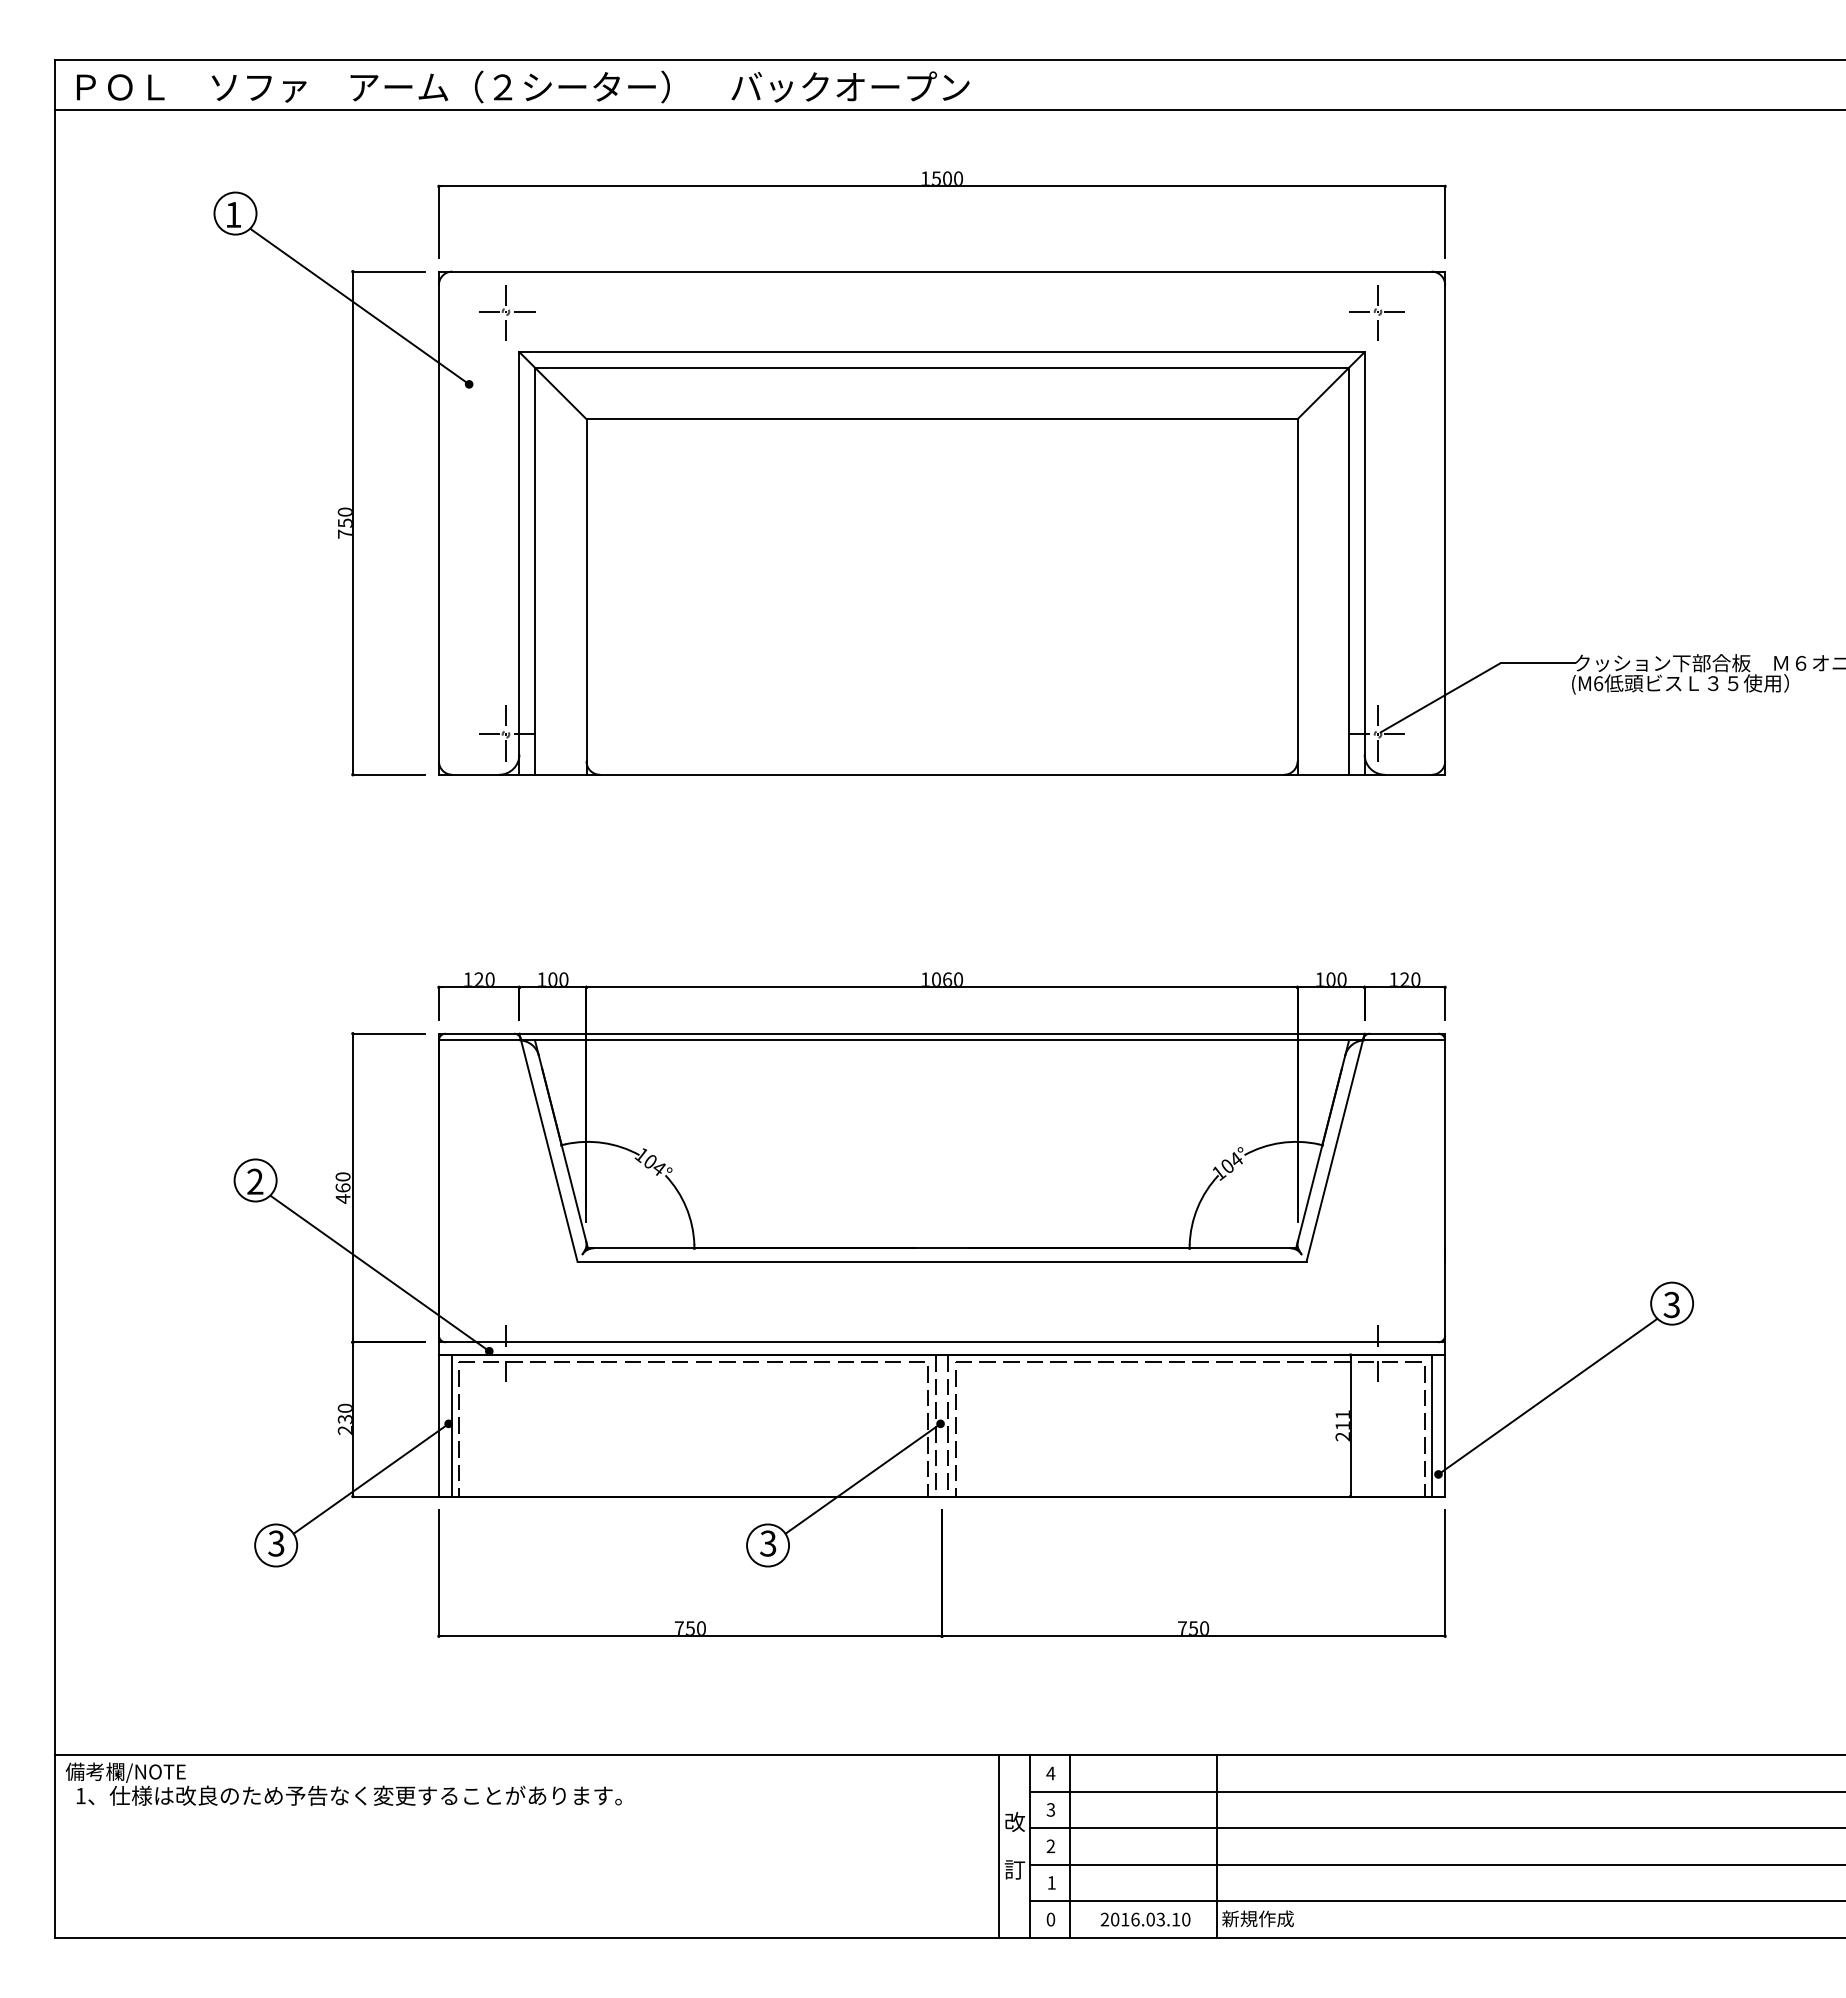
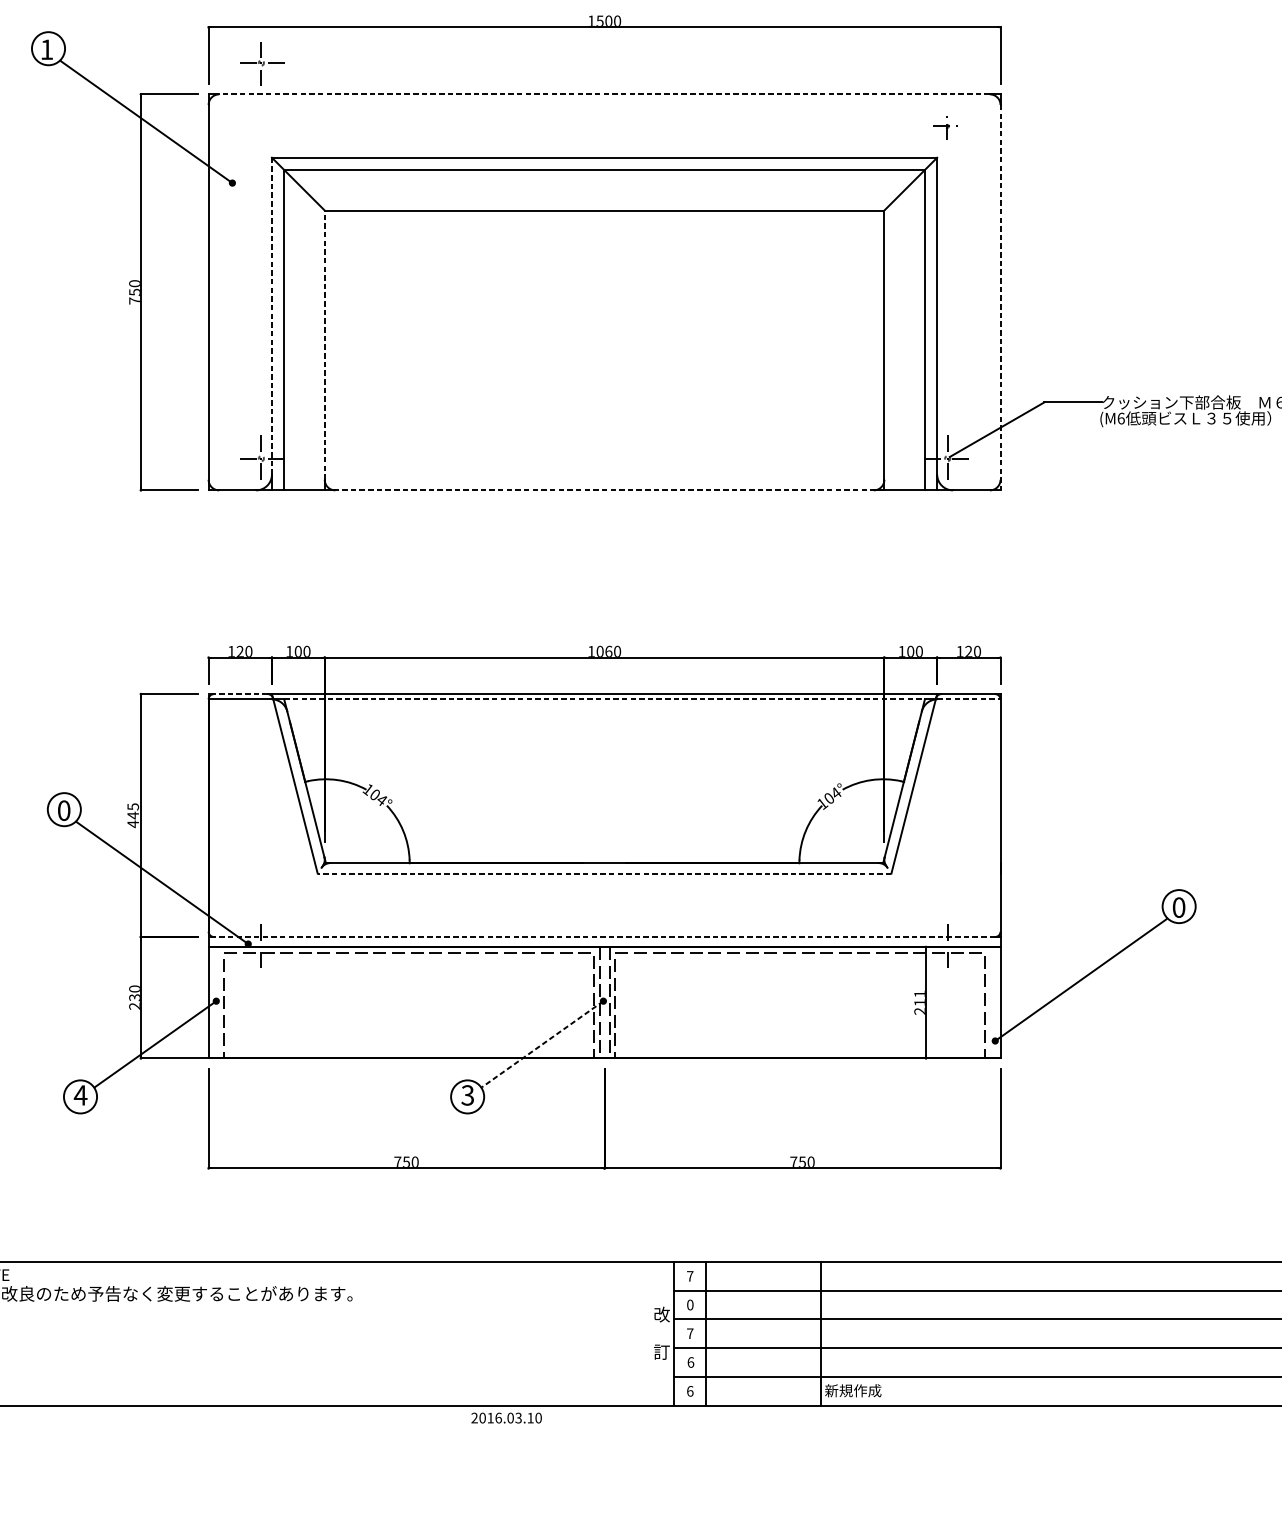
line: (942, 271) -> (604, 94), solid -> dashed
part: (507, 312) -> (262, 63), moved
part: (1376, 312) -> (946, 126), size x0.6
line: (1445, 529) -> (1000, 297), solid -> dashed
line: (519, 553) -> (272, 316), solid -> dashed
line: (586, 589) -> (324, 344), solid -> dashed
line: (948, 774) -> (609, 490), solid -> dashed
line: (476, 1033) -> (238, 693), solid -> dashed
line: (942, 1040) -> (604, 699), solid -> dashed
line: (1405, 1040) -> (969, 699), solid -> dashed
text: (255, 1181) -> (64, 810), 2 -> 0
text: (342, 1182) -> (132, 811), 460 -> 445
line: (941, 1261) -> (604, 873), solid -> dashed
text: (1671, 1304) -> (1178, 907), 3 -> 0
line: (941, 1342) -> (604, 937), solid -> dashed
line: (451, 1425) -> (218, 1002), removed
line: (1432, 1425) -> (990, 1002), removed
line: (862, 1479) -> (541, 1044), solid -> dashed
text: (276, 1543) -> (80, 1095), 3 -> 4
text: (1050, 1773) -> (689, 1276), 4 -> 7
text: (1050, 1809) -> (689, 1304), 3 -> 0
line: (999, 1846) -> (649, 1333), removed
text: (1050, 1846) -> (689, 1333), 2 -> 7
text: (1051, 1882) -> (690, 1362), 1 -> 6
text: (1050, 1919) -> (689, 1391), 0 -> 6
text: (1145, 1919) -> (506, 1418), moved

